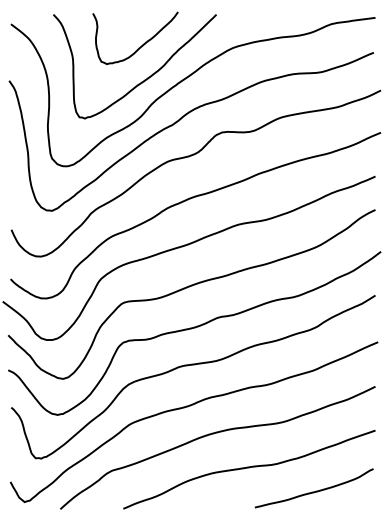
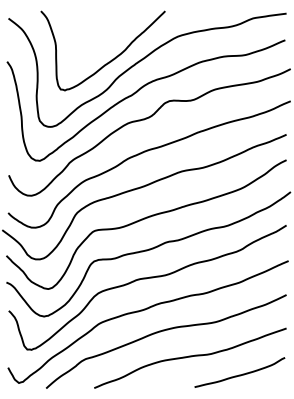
curve: (142, 44) -> (108, 33), removed

